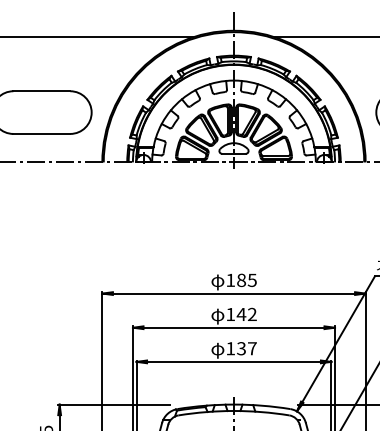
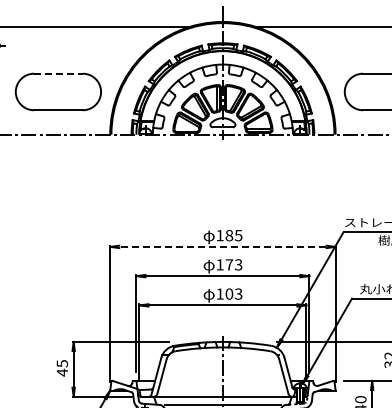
line: (41, 91) -> (58, 73), solid -> dashed
line: (233, 293) -> (222, 246), solid -> dashed
text: (246, 314) -> (233, 264), 142 -> 173
text: (246, 347) -> (233, 293), 137 -> 103

